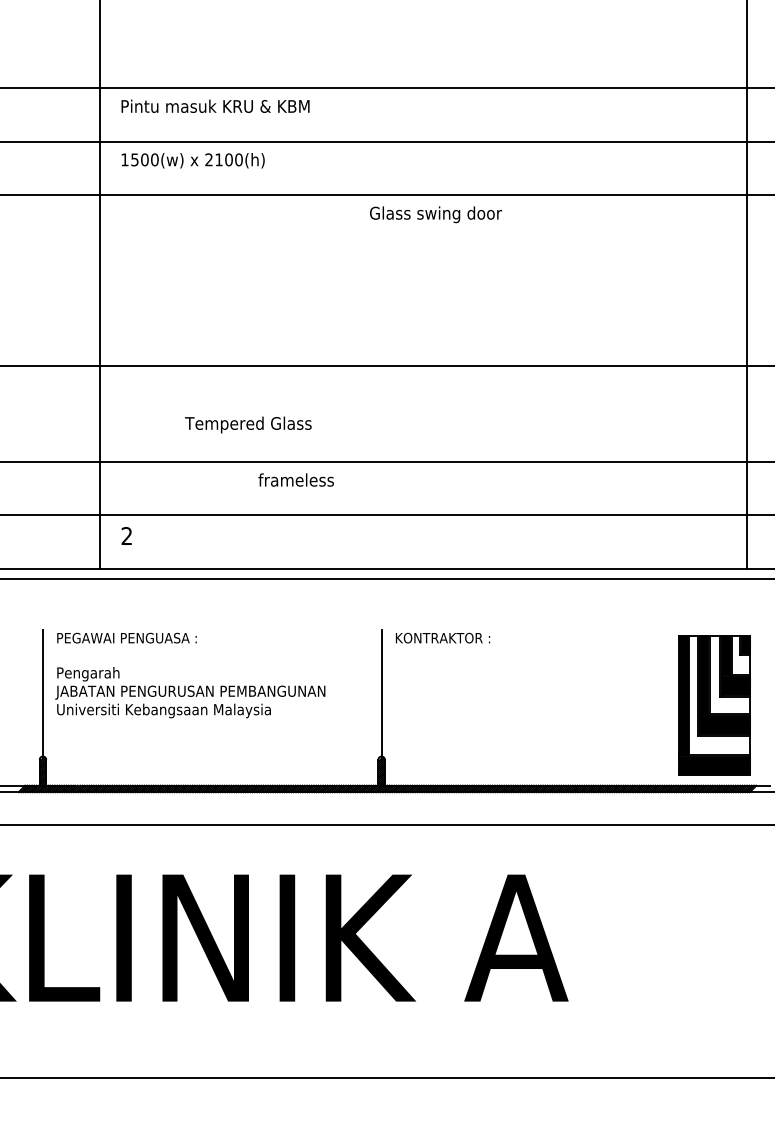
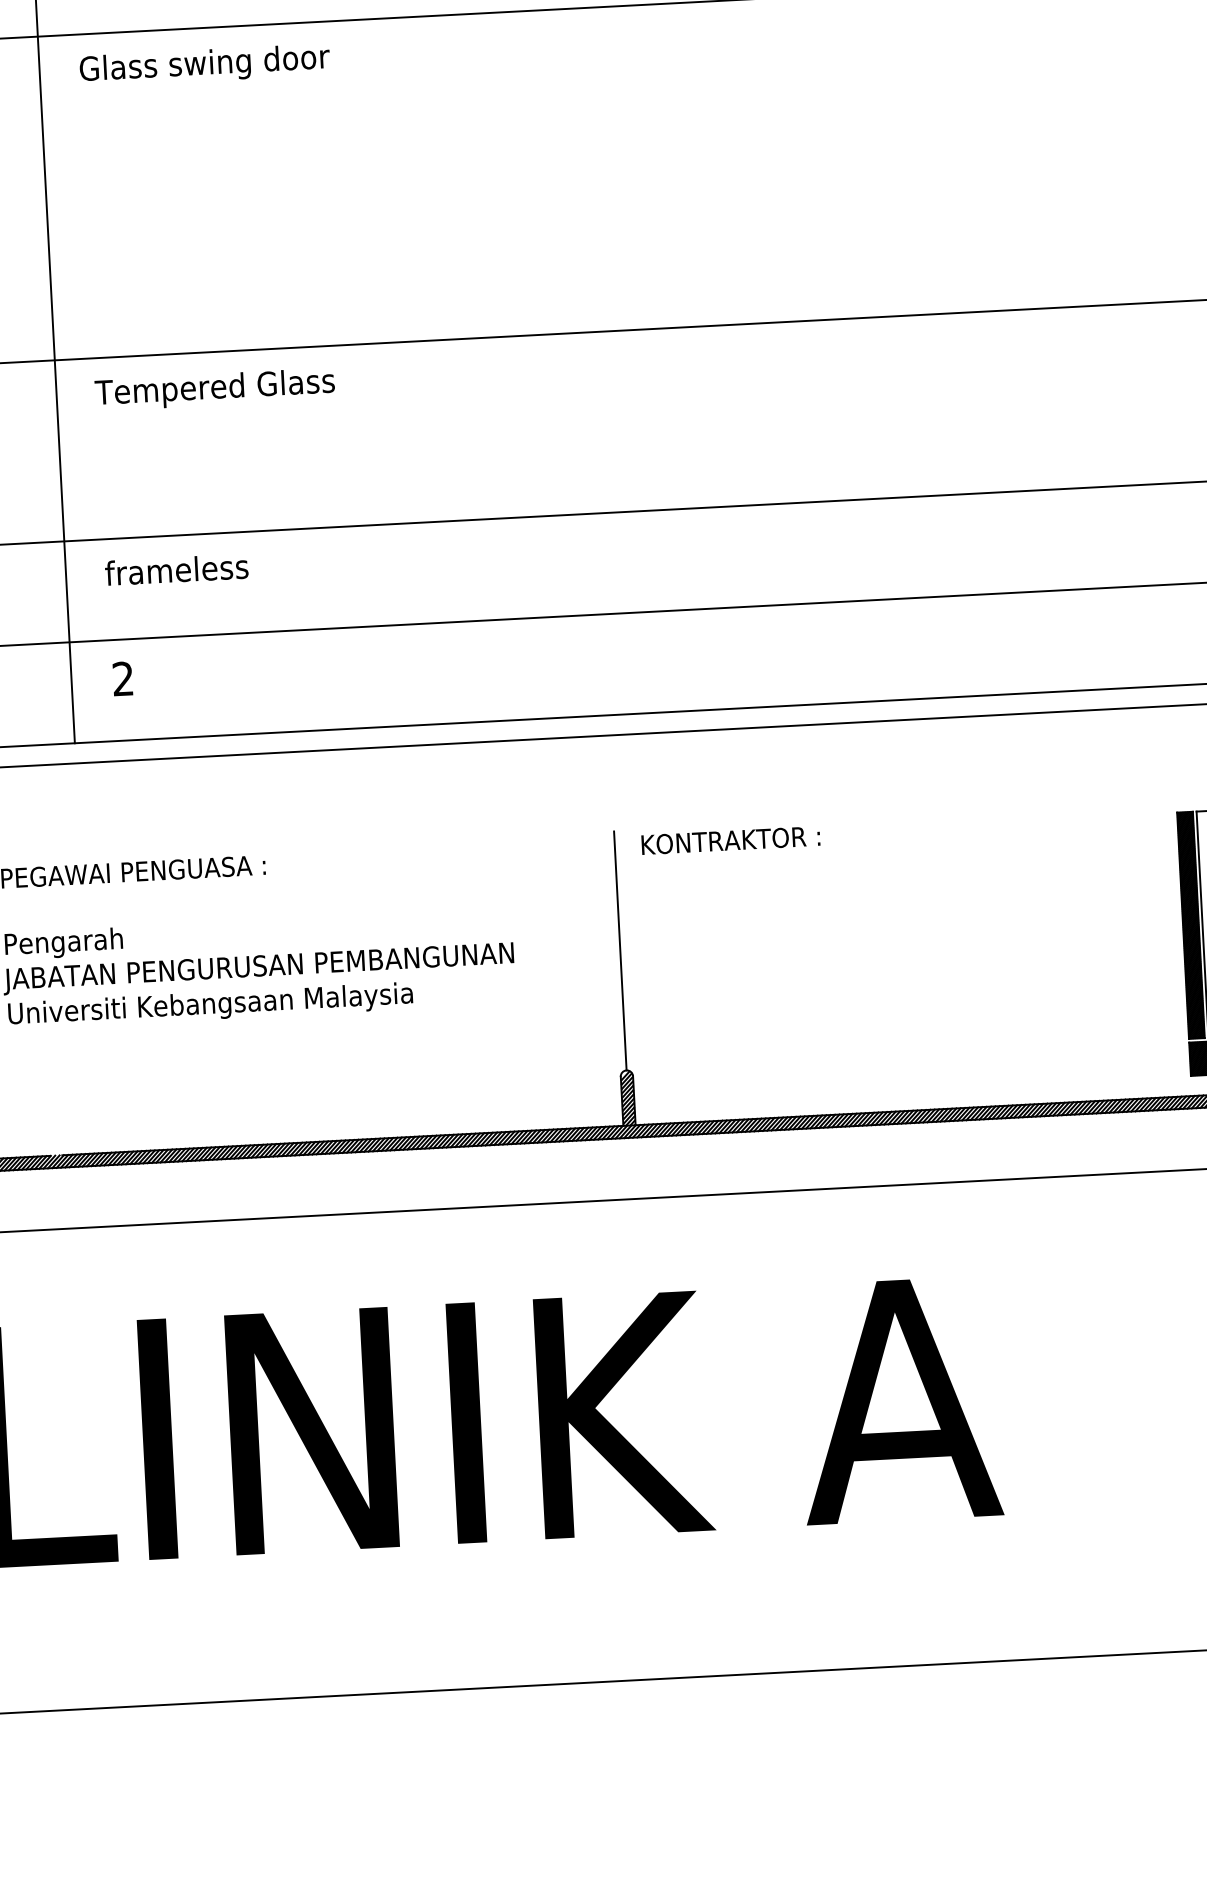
text: (436, 214) -> (205, 64), moved
text: (248, 424) -> (215, 388), moved
text: (295, 479) -> (175, 568), moved

